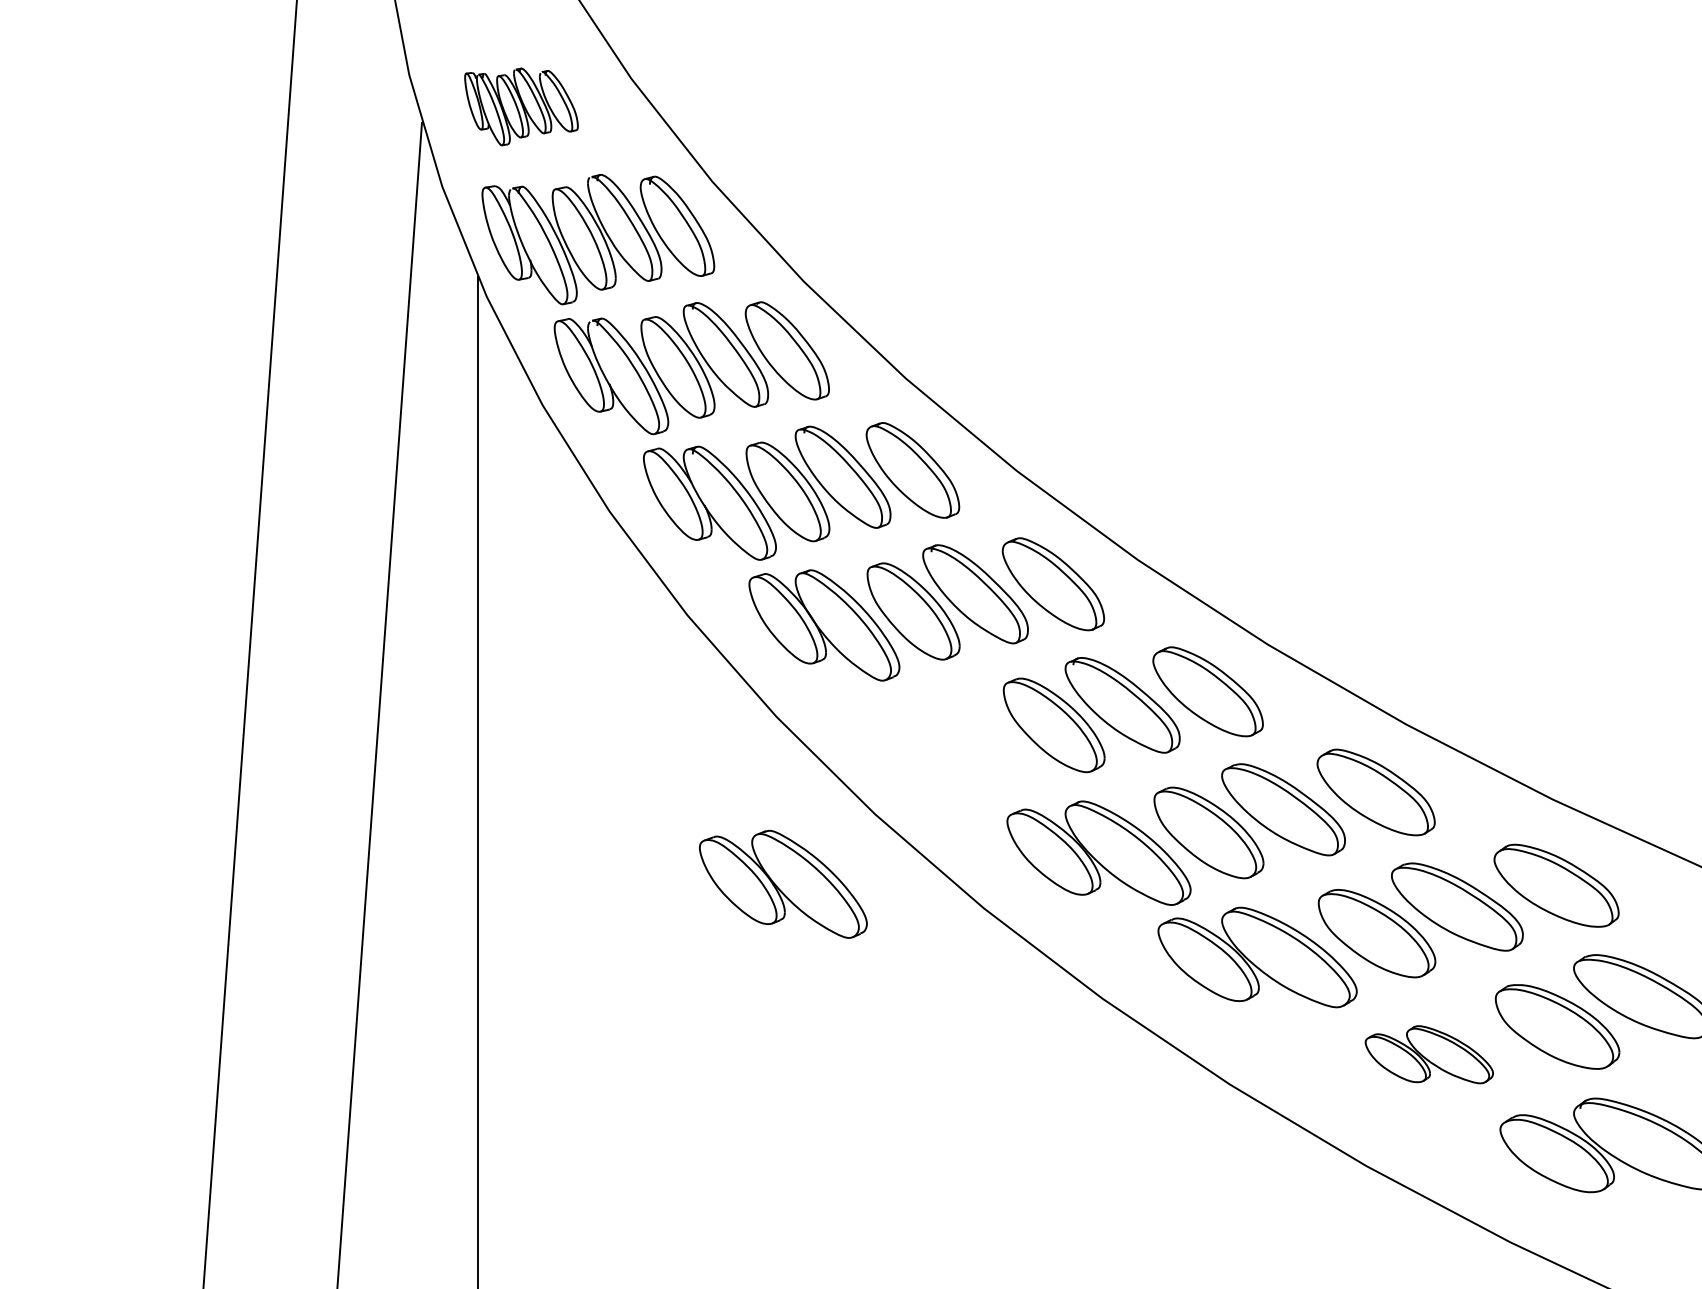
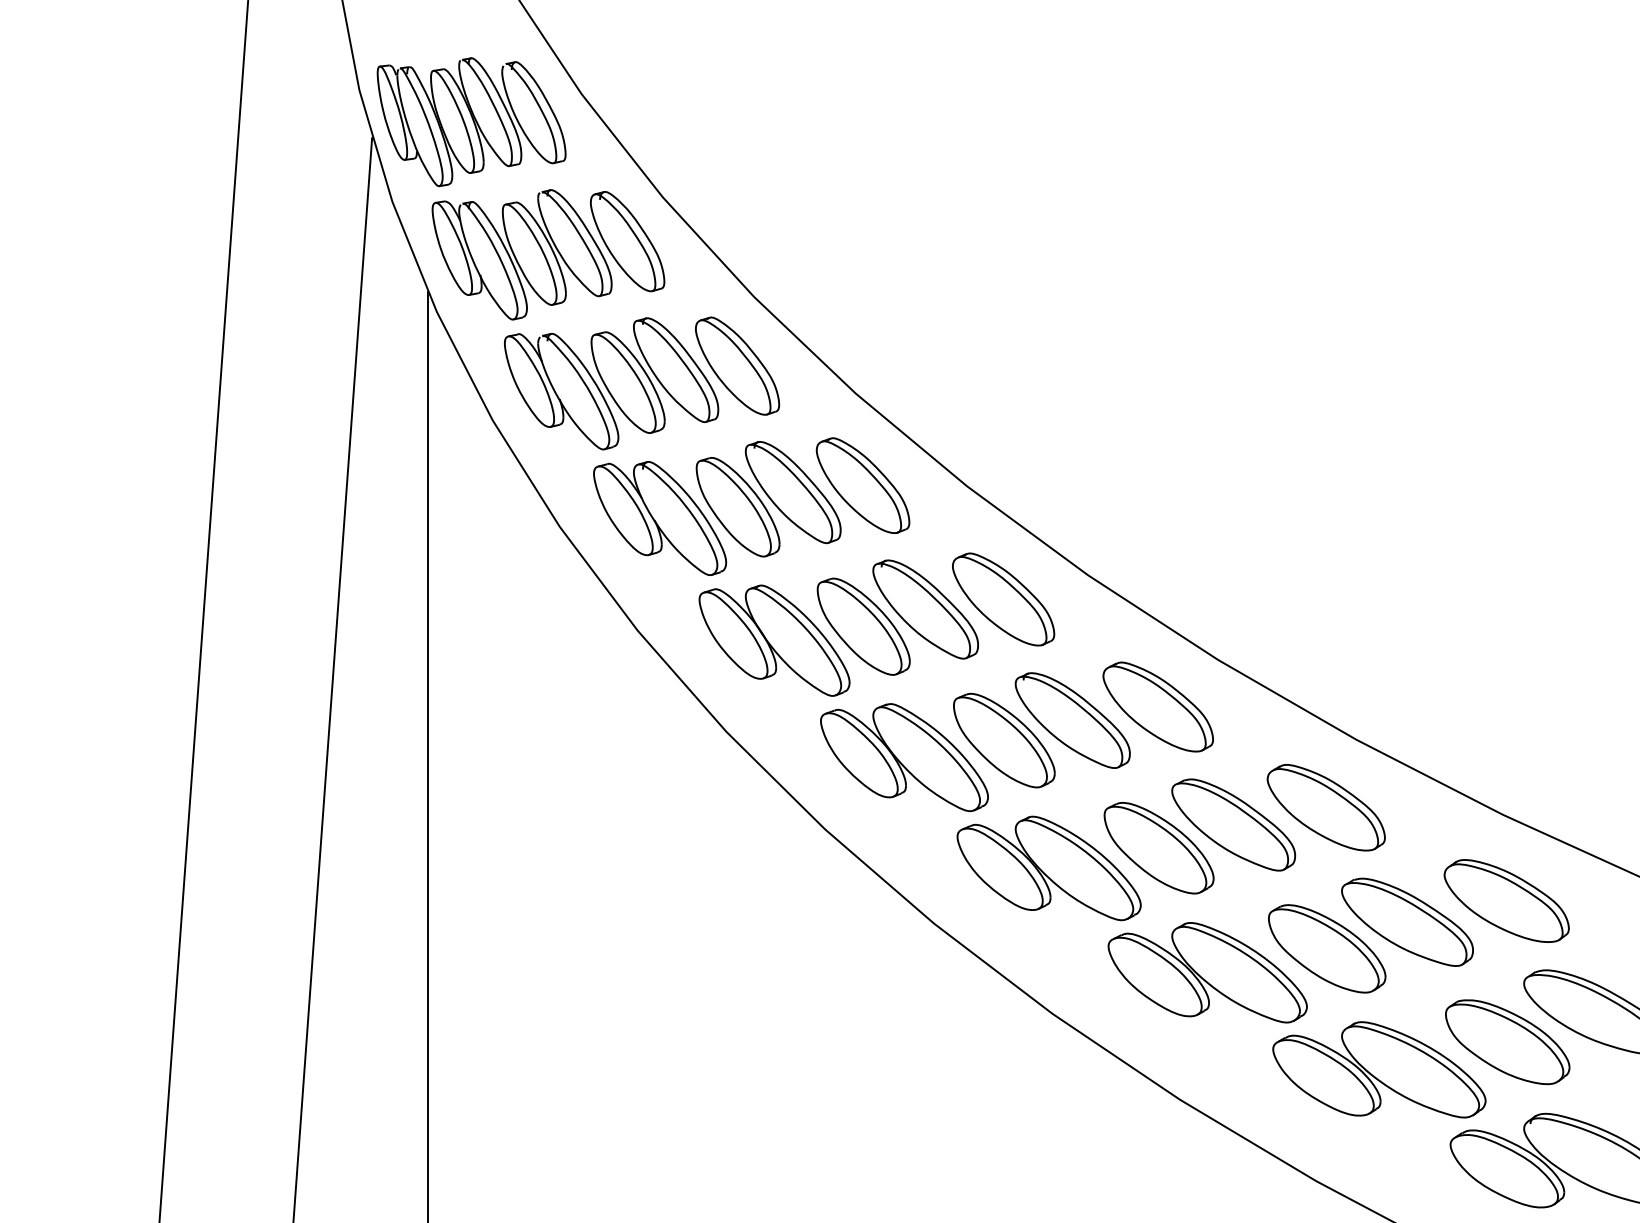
part: (521, 106) -> (471, 121), size x1.67
part: (783, 883) -> (904, 756), moved
part: (1429, 1054) -> (1379, 1069), size x1.67

